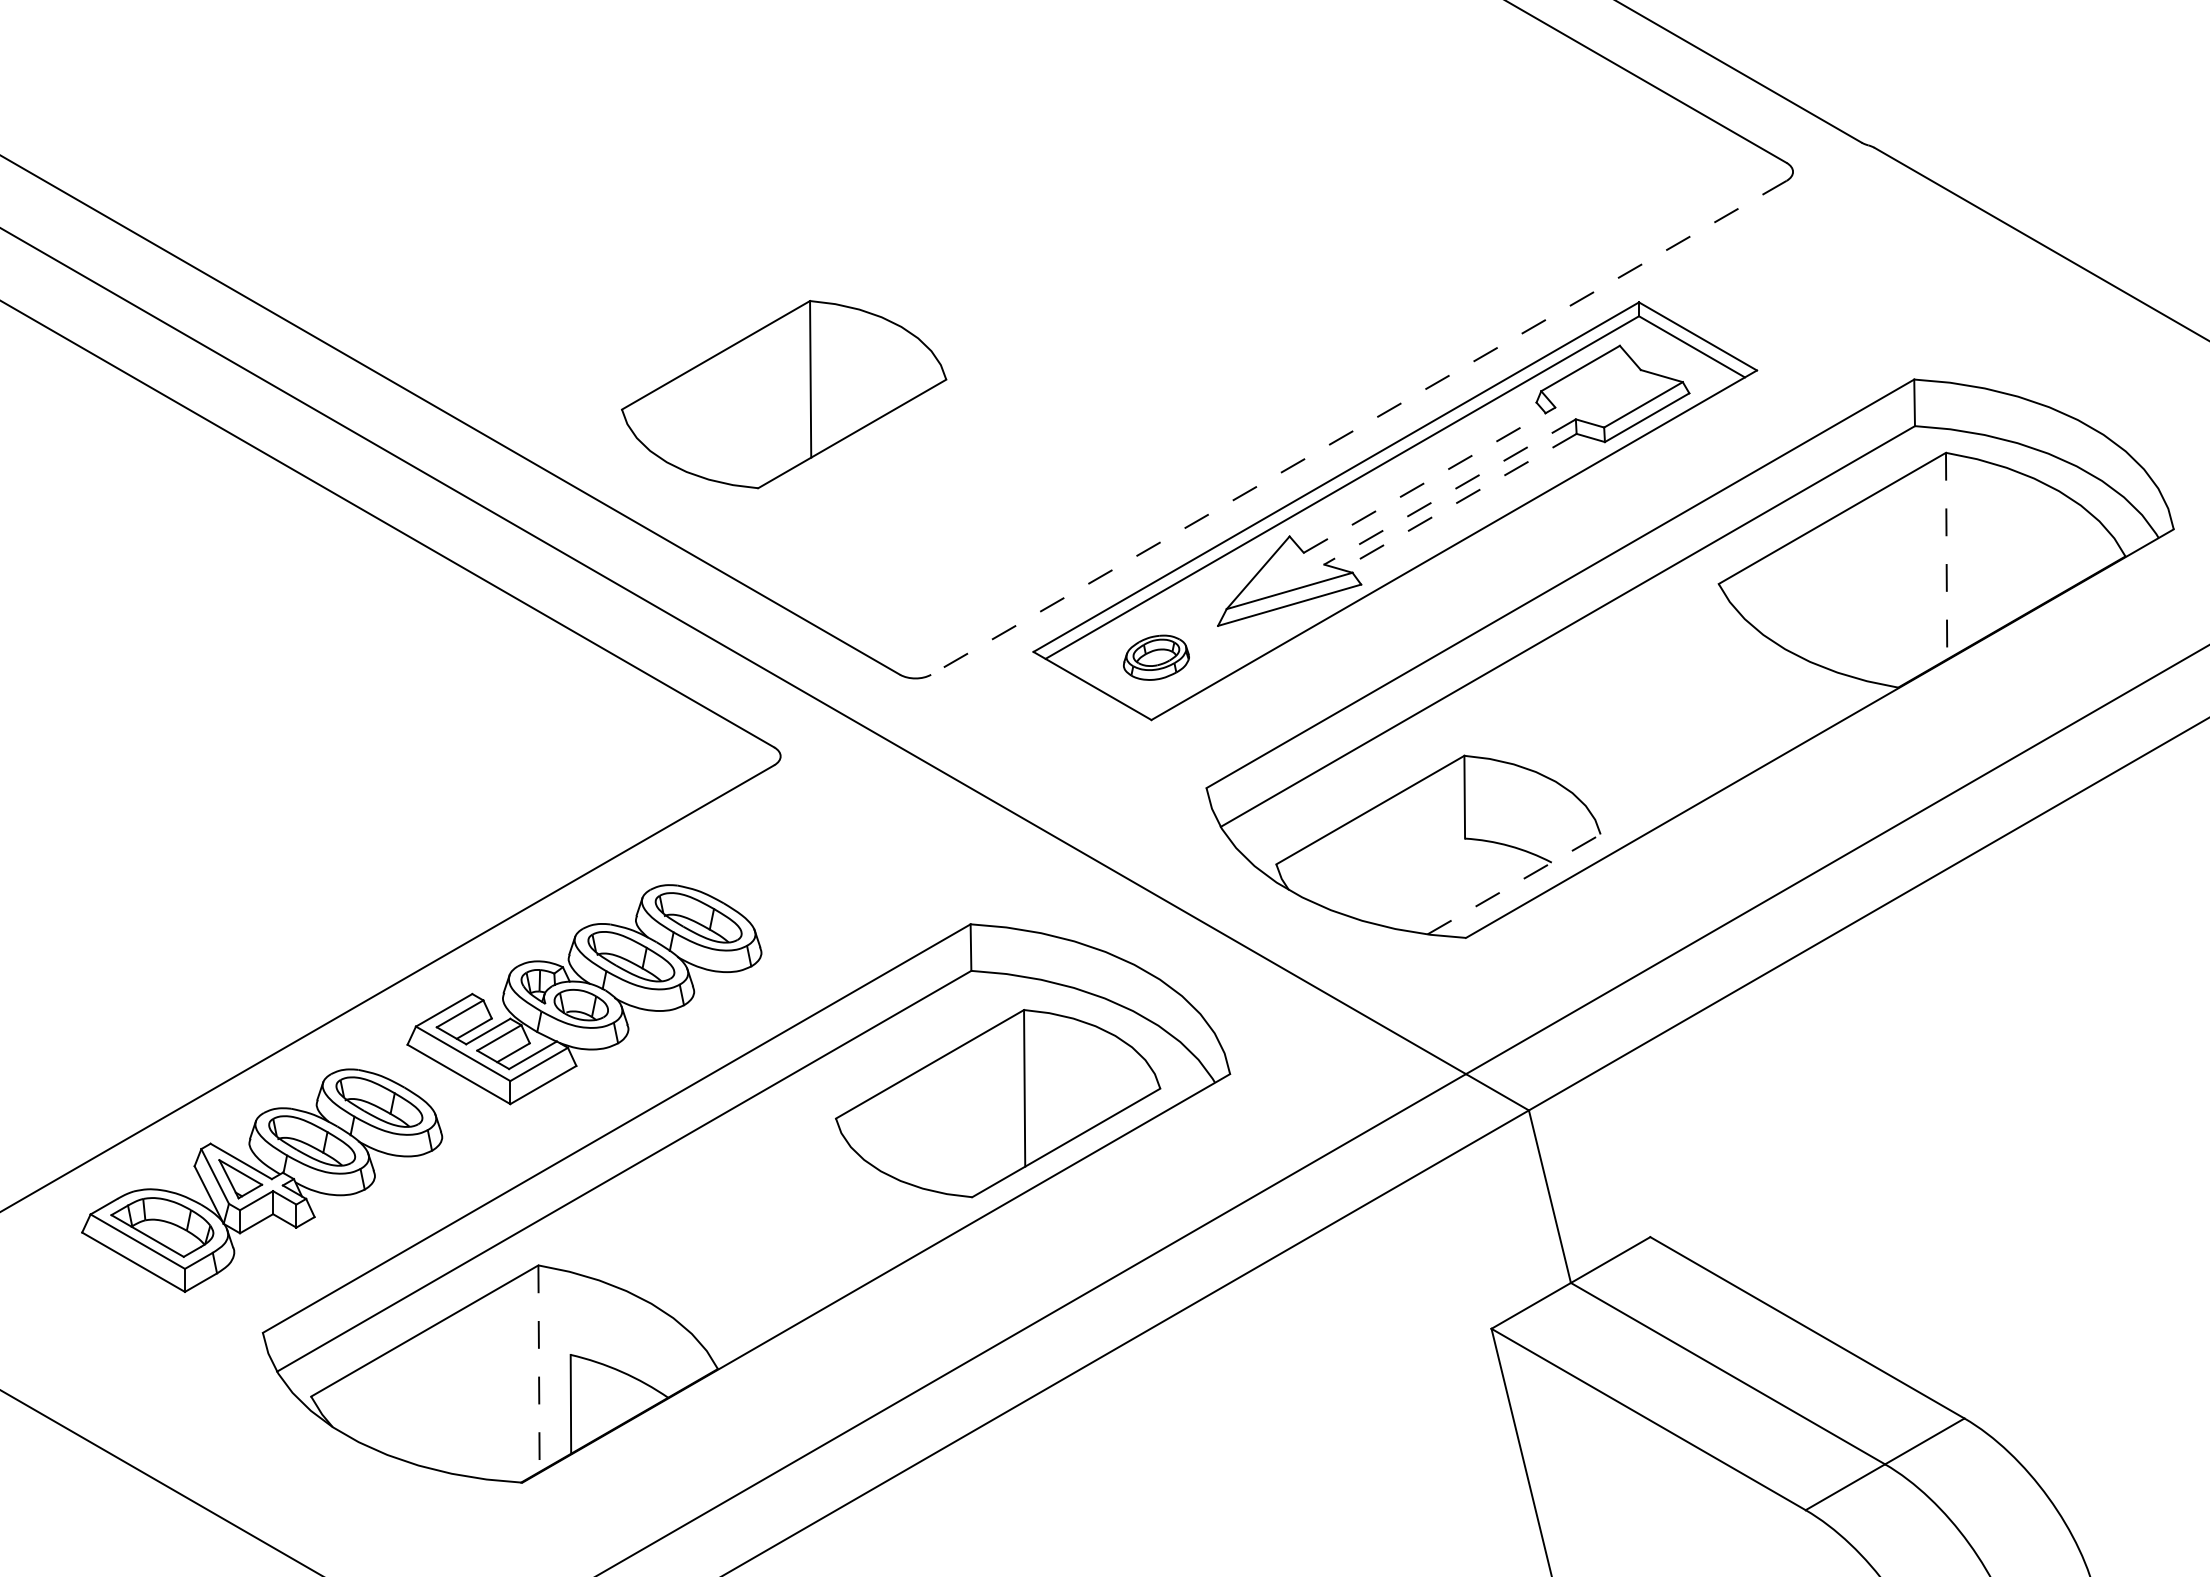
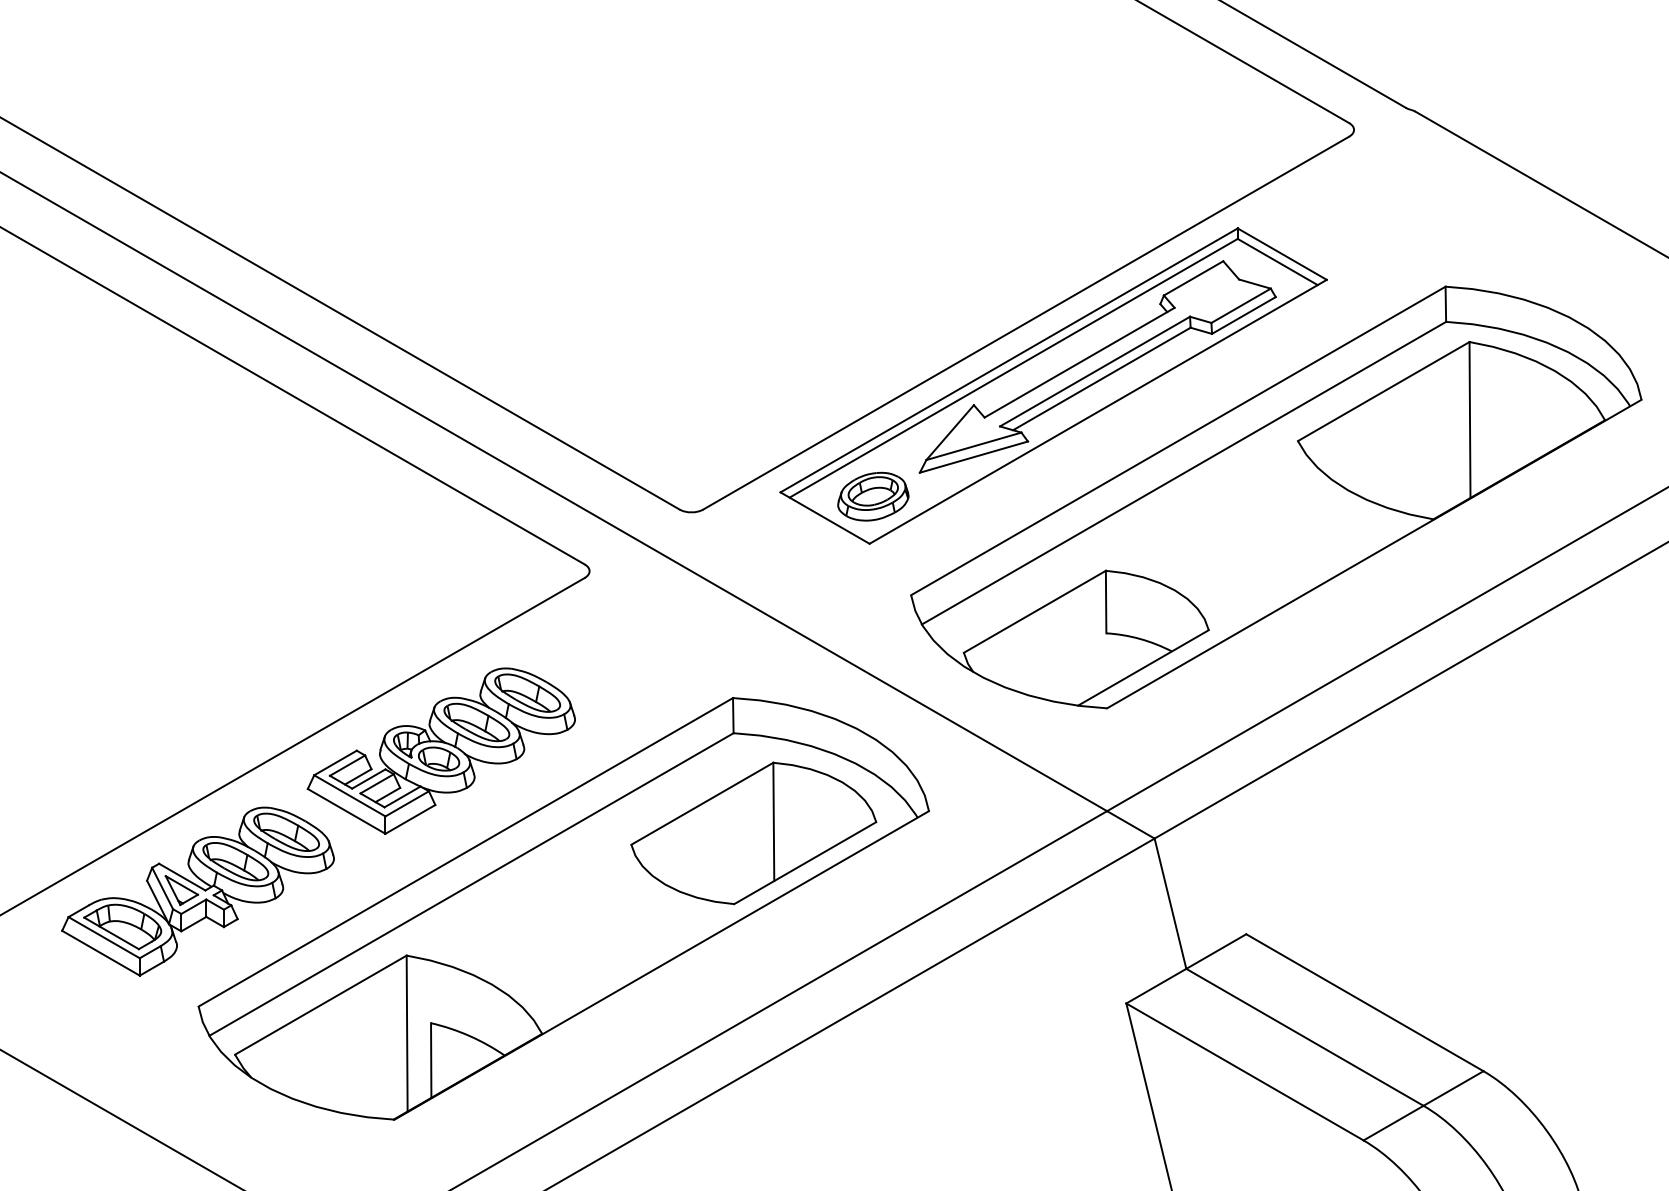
part: (784, 394) -> (592, 297), removed
line: (1358, 427) -> (1025, 322), dashed -> solid
line: (1430, 479) -> (1080, 362), dashed -> solid
line: (1449, 492) -> (1094, 371), dashed -> solid
line: (1459, 501) -> (1102, 378), dashed -> solid
line: (1946, 556) -> (1469, 420), dashed -> solid
part: (1156, 657) -> (873, 496), size x1.43
line: (1514, 884) -> (1143, 667), dashed -> solid
line: (539, 1369) -> (407, 1034), dashed -> solid

